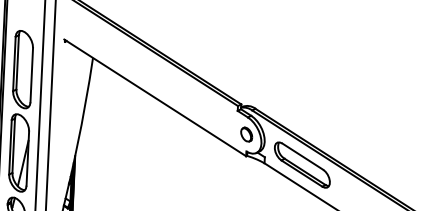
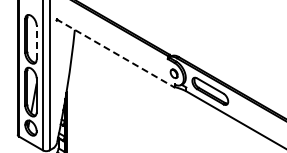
line: (31, 74) -> (36, 42), solid -> dashed
line: (155, 98) -> (115, 53), solid -> dashed

